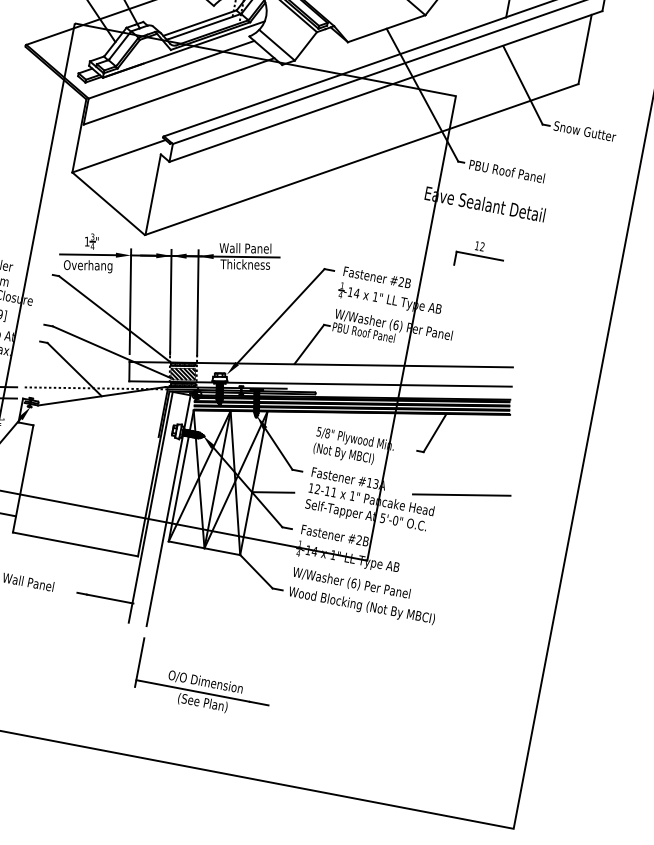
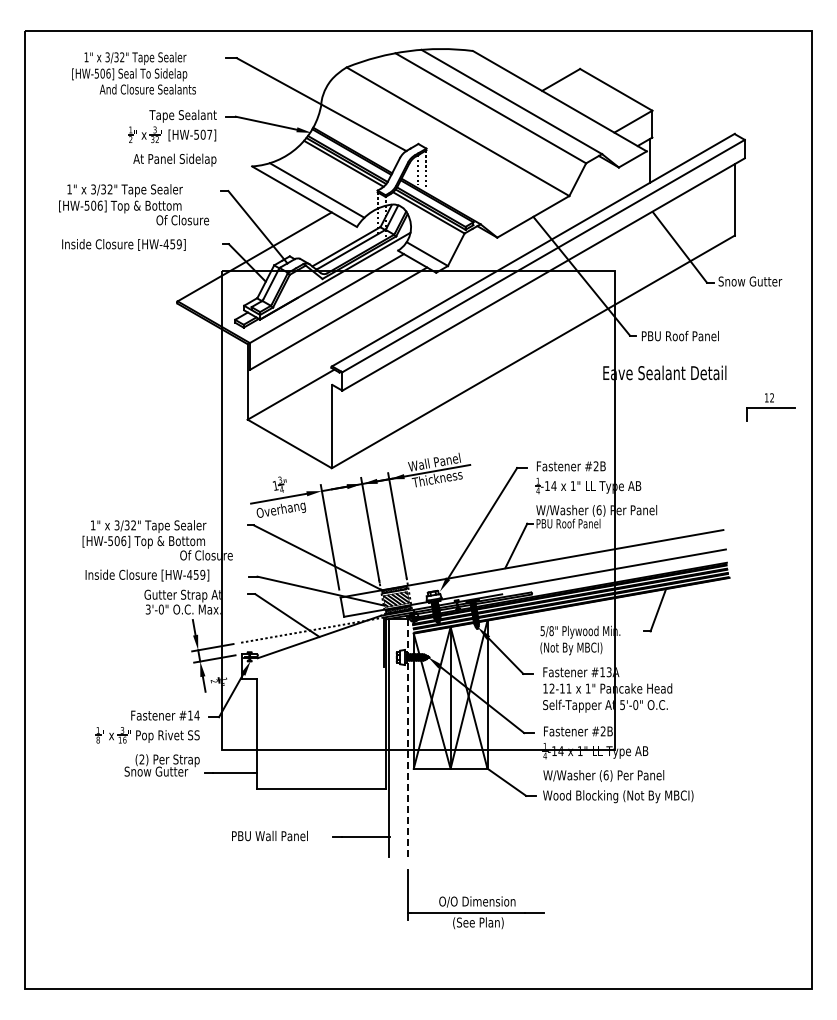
part: (479, 255) -> (770, 407), moved
line: (273, 491) -> (508, 699), removed
line: (461, 494) -> (696, 666), removed
line: (168, 509) -> (407, 737), solid -> dashed

